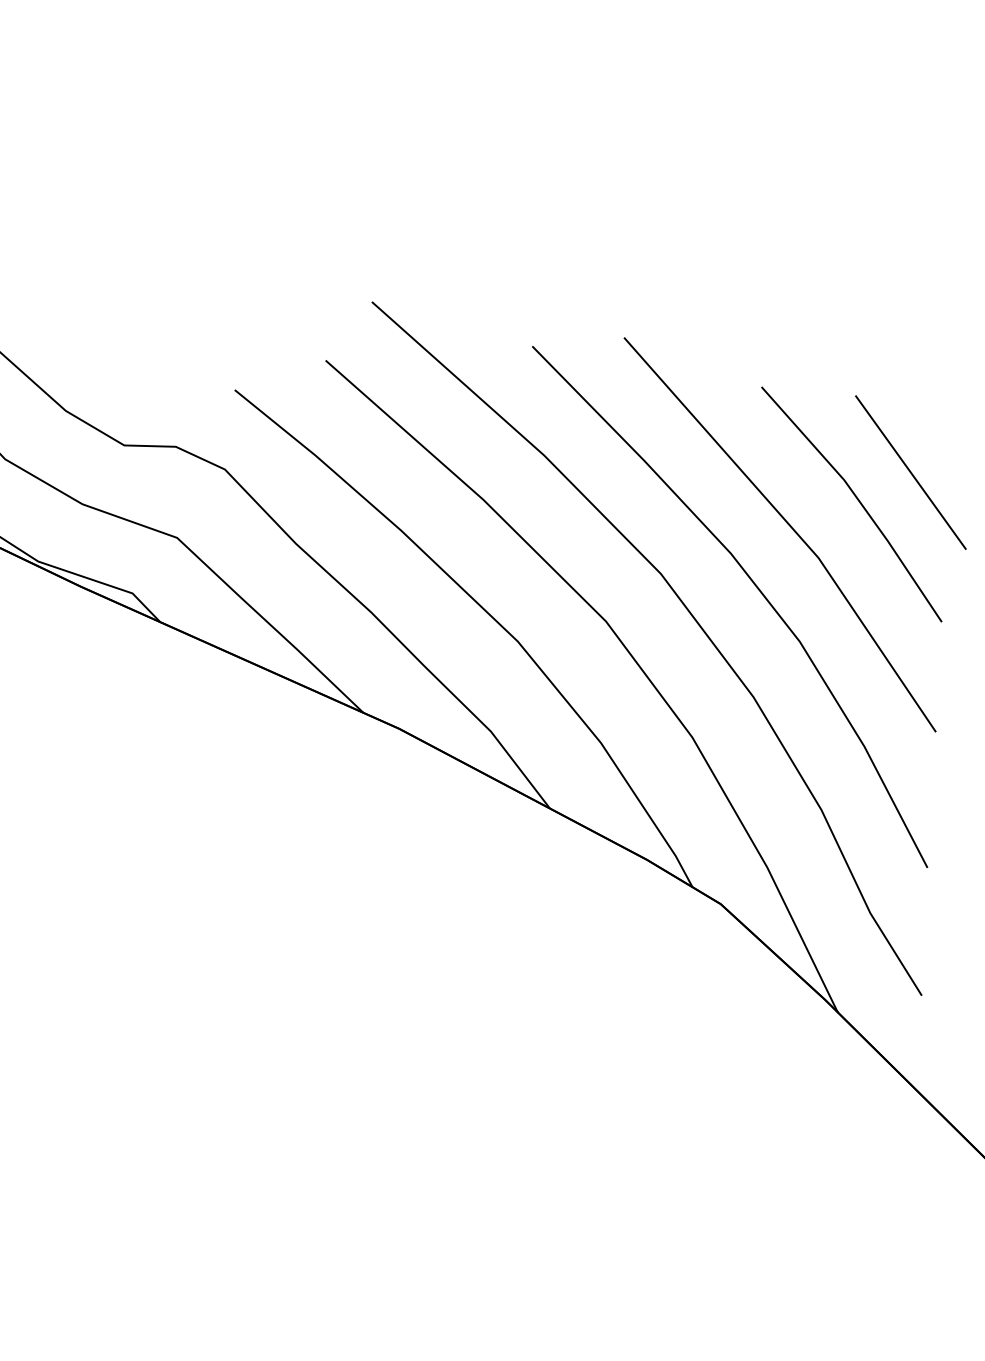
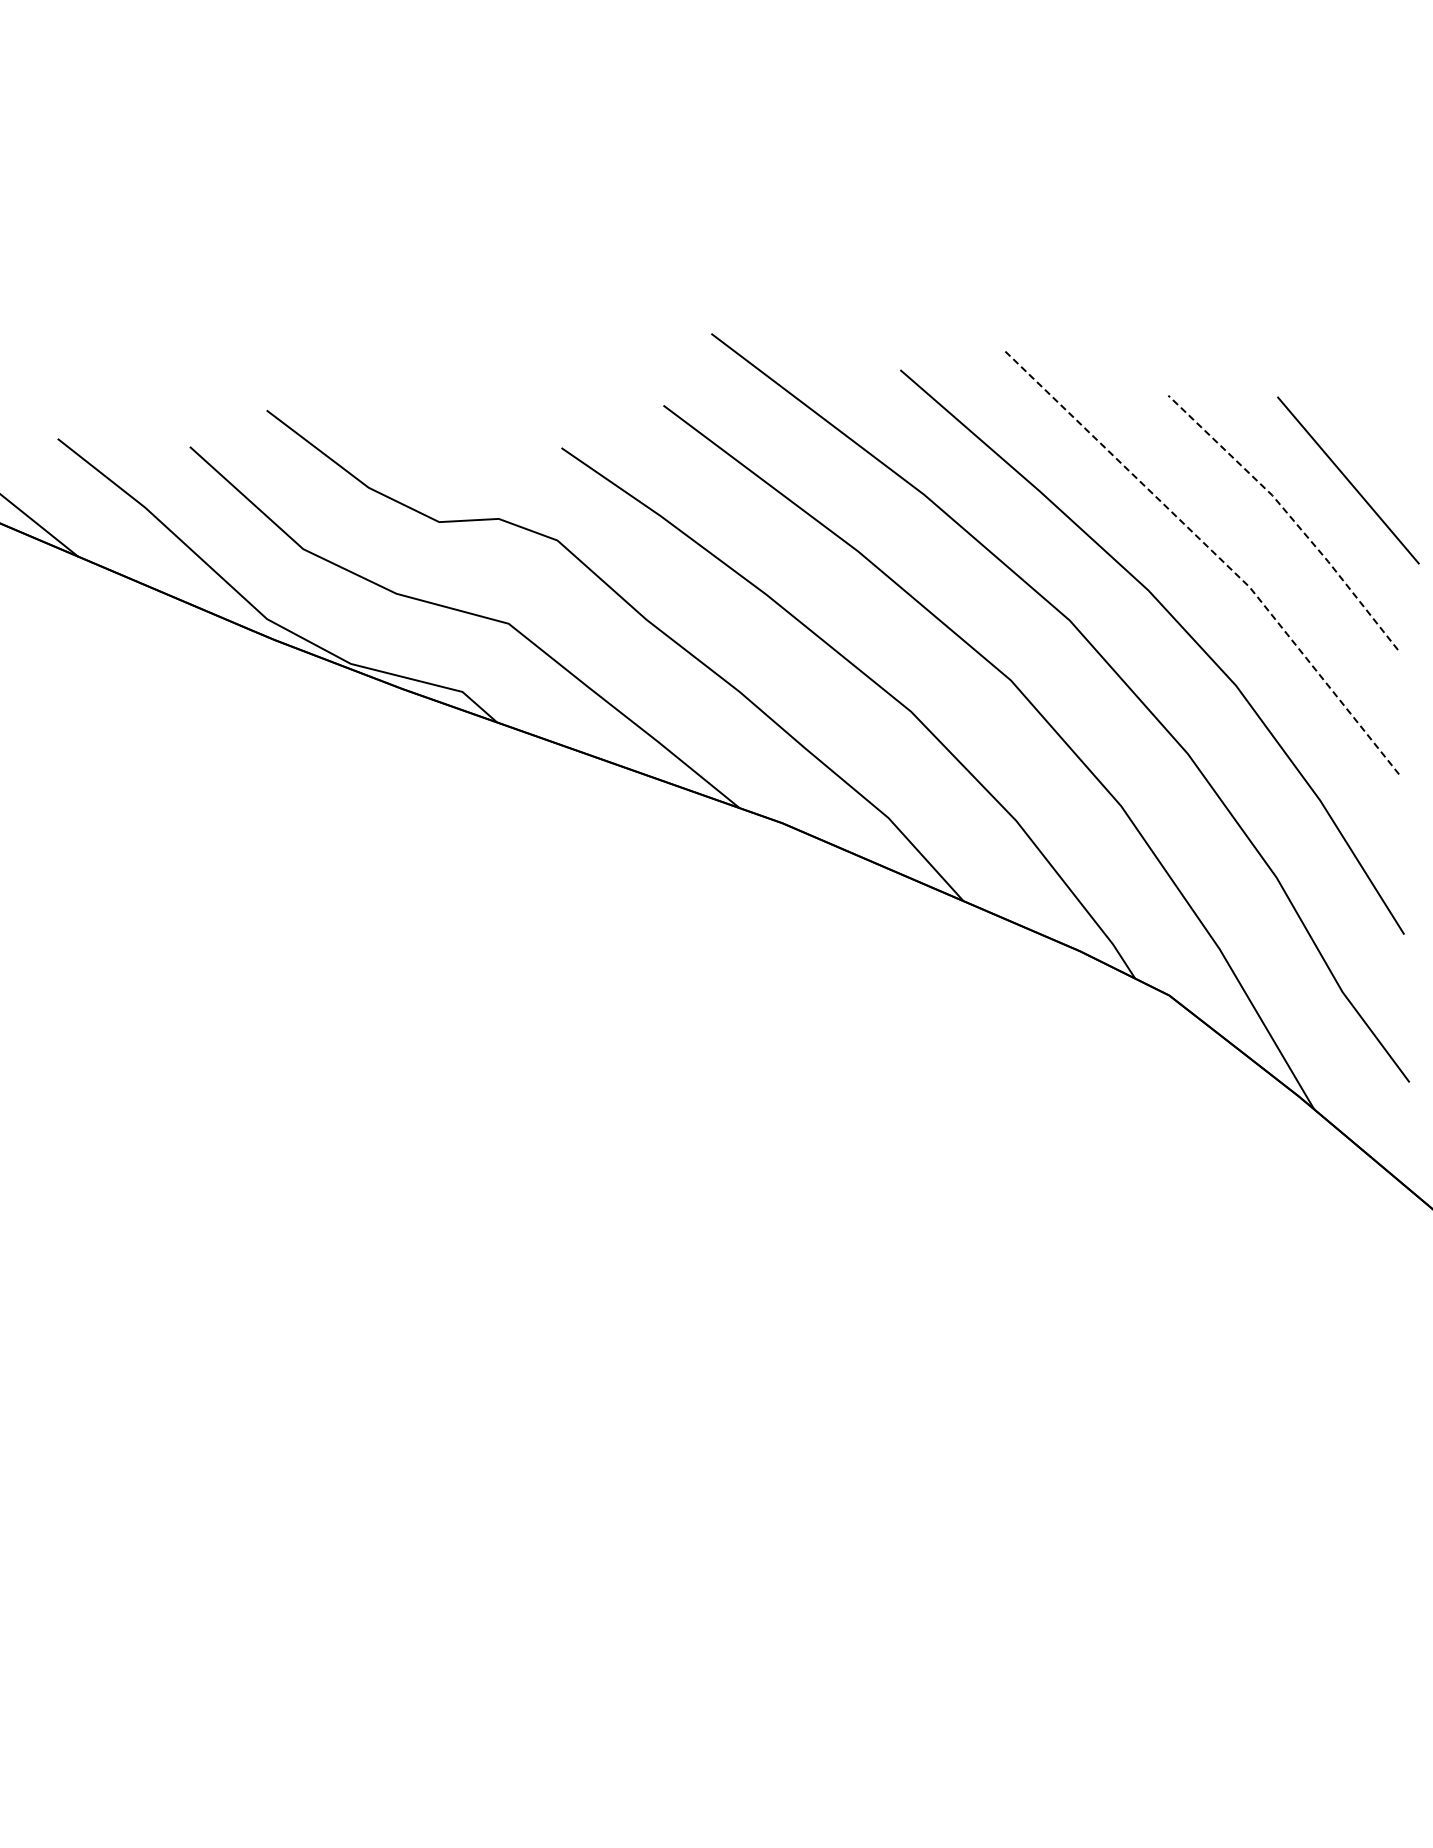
line: (857, 498) -> (1289, 515), solid -> dashed
line: (792, 527) -> (1216, 554), solid -> dashed

